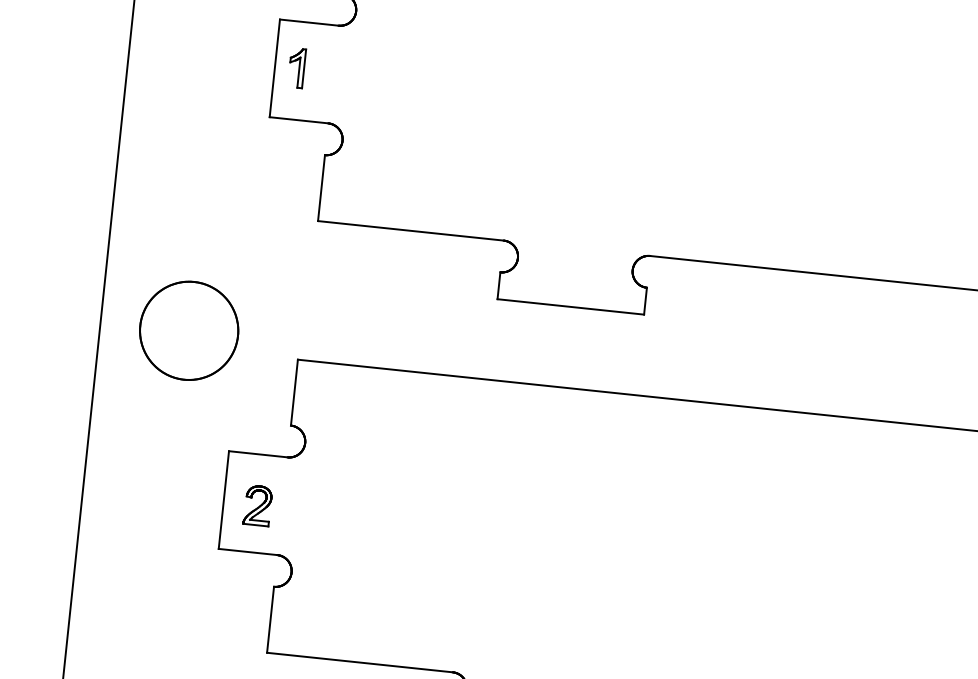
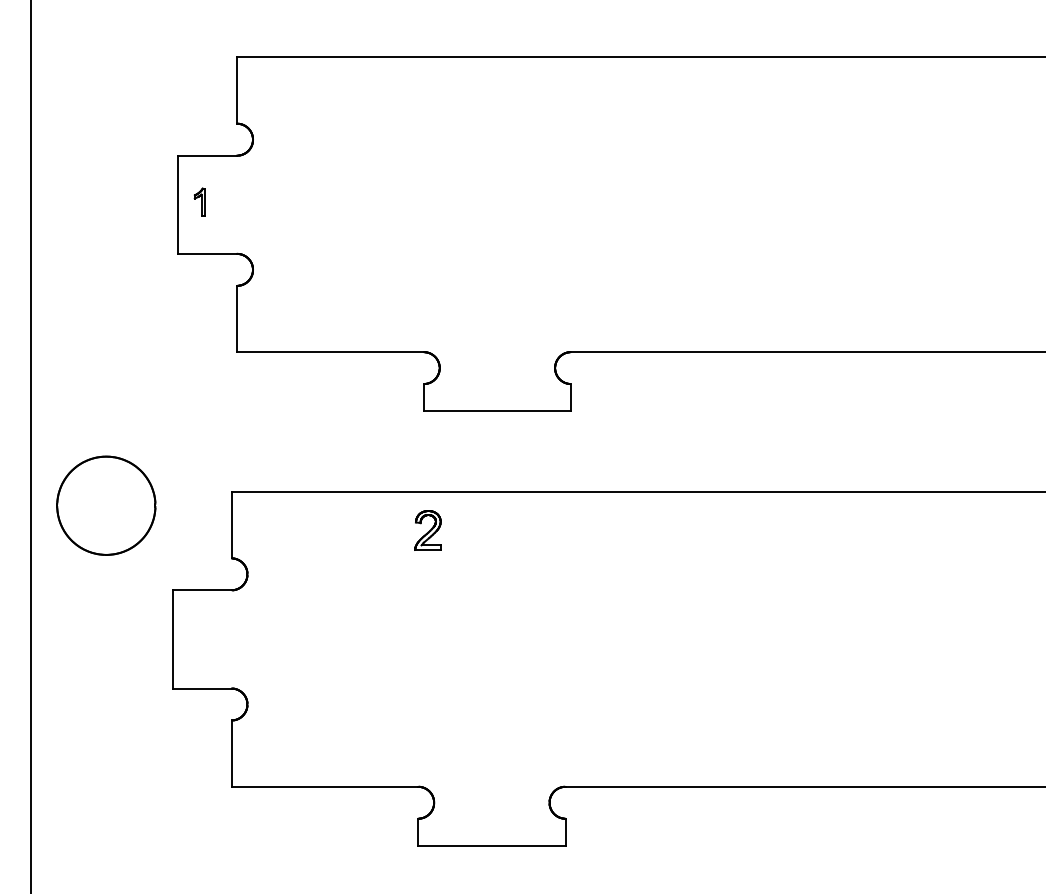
part: (296, 67) -> (199, 201), size x0.7
part: (189, 330) -> (106, 505), moved
part: (257, 505) -> (427, 530), moved

